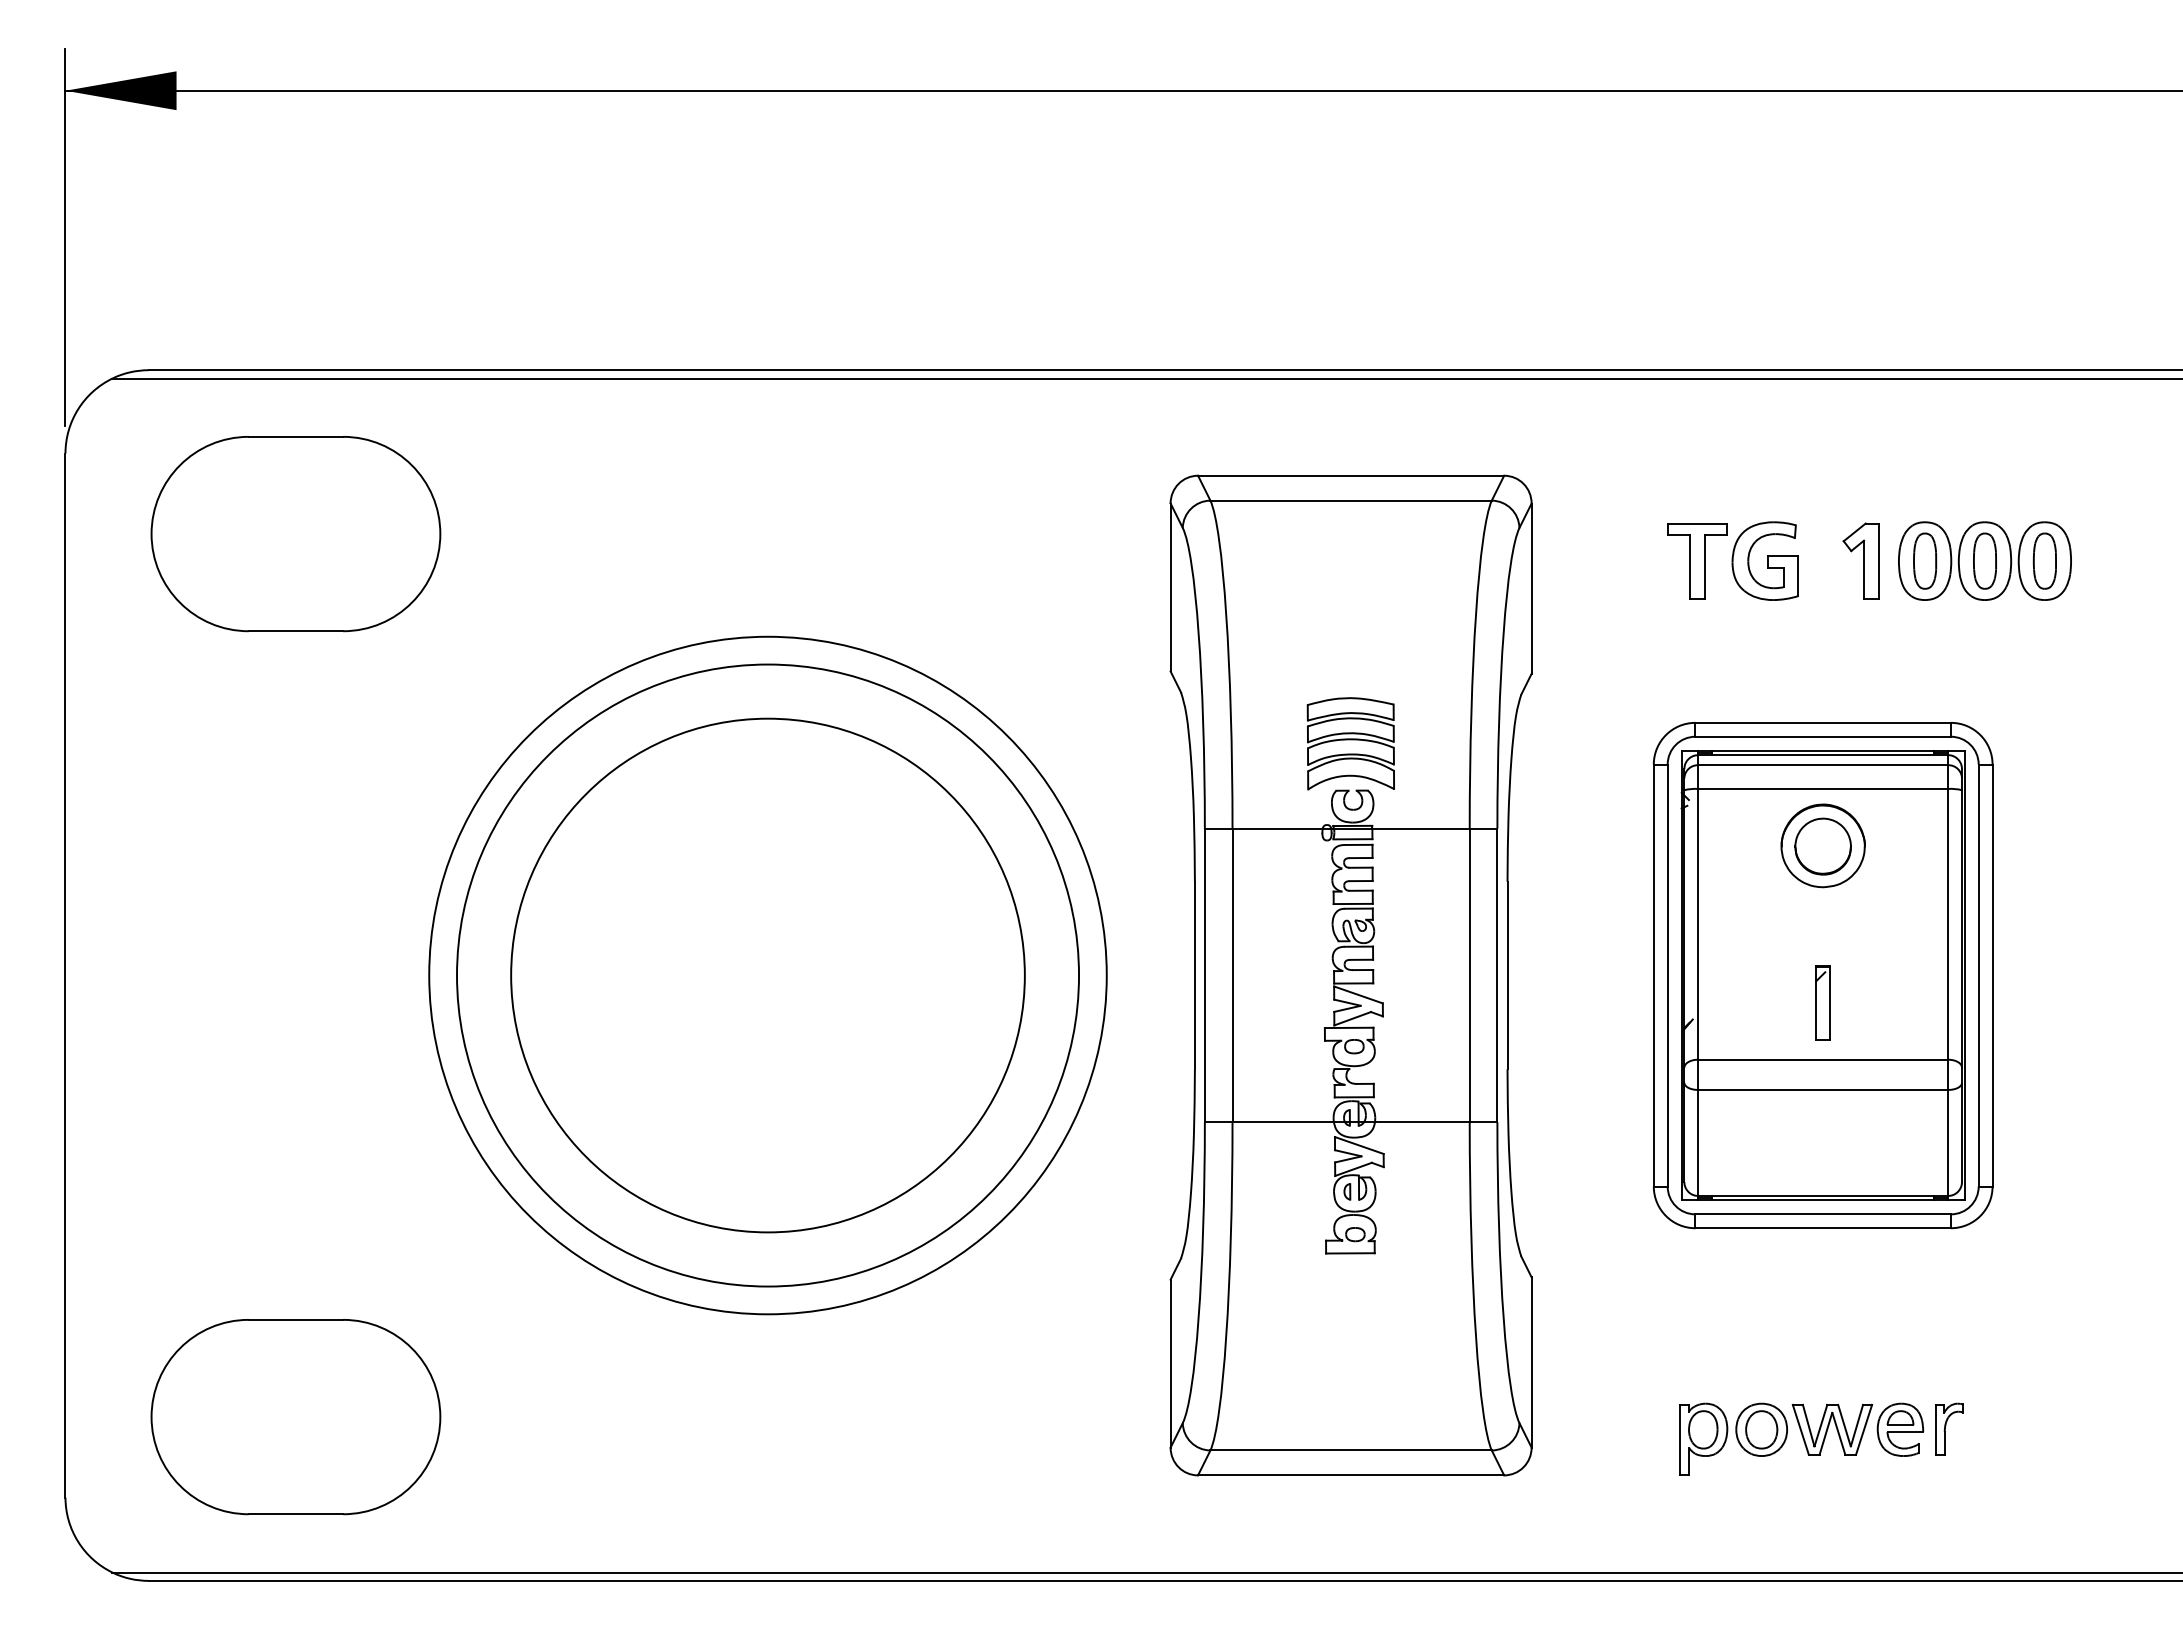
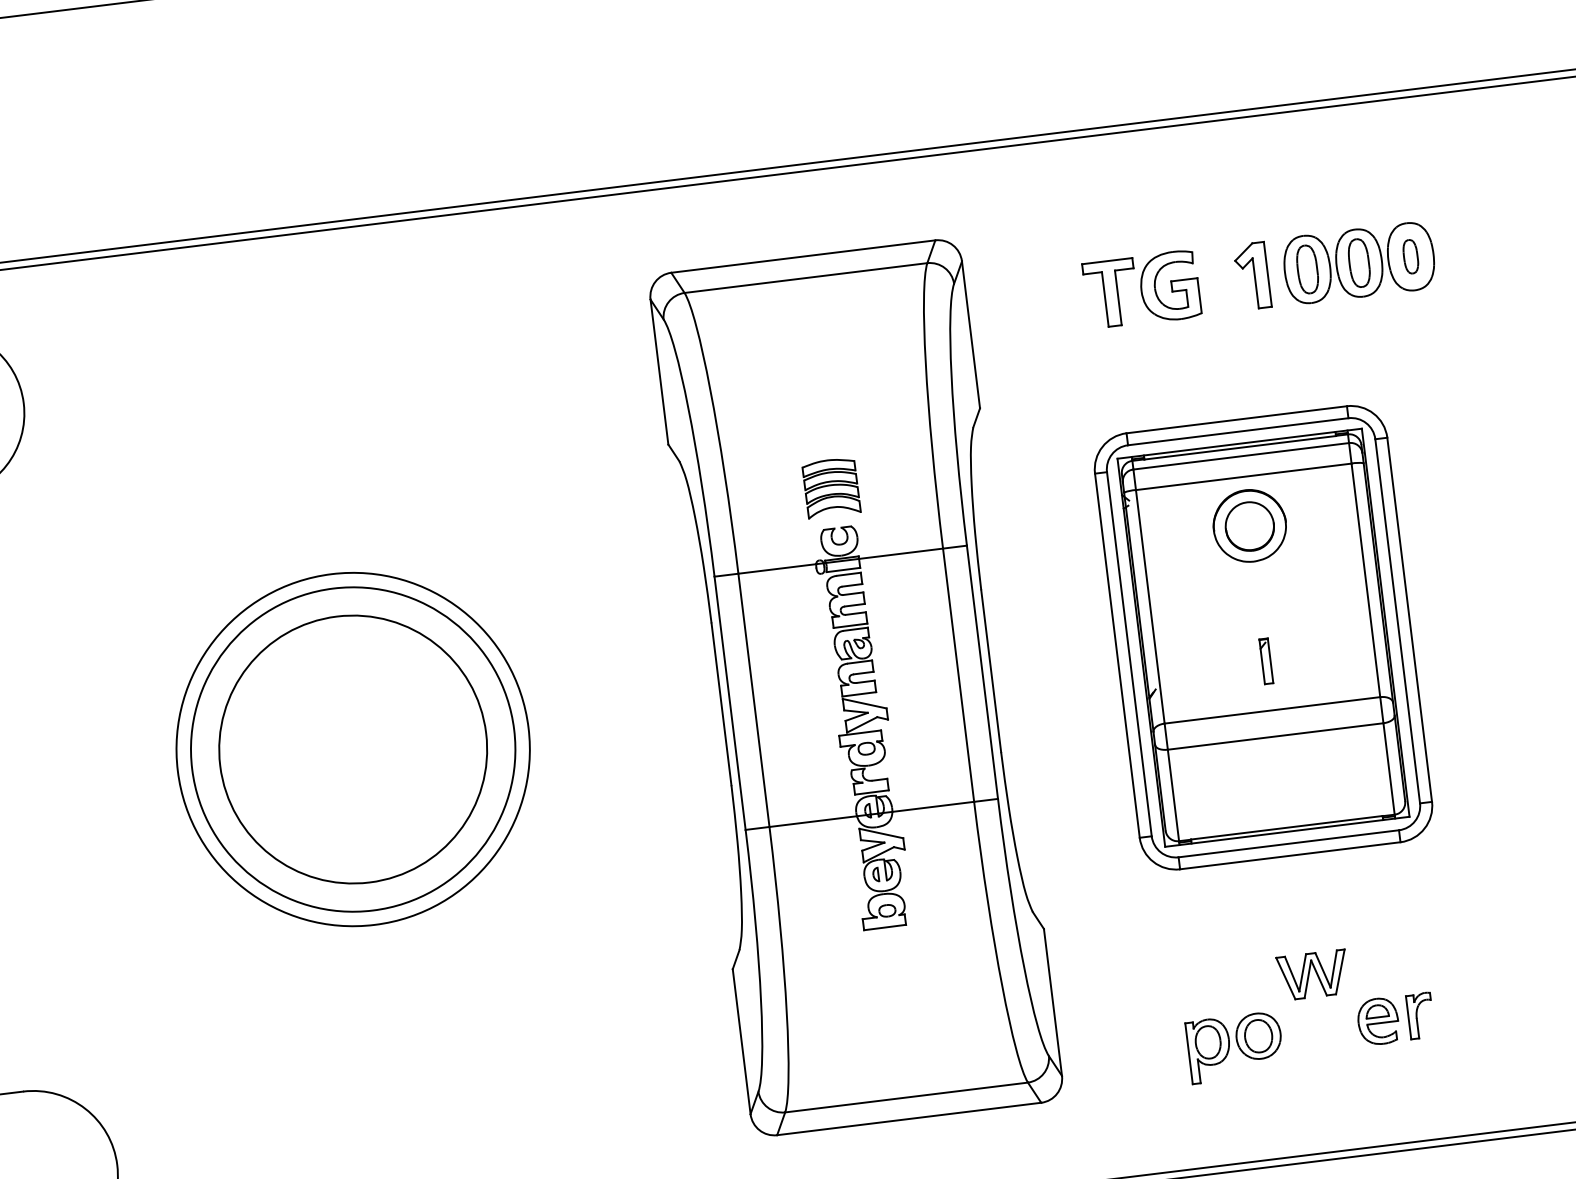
part: (2044, 560) -> (1410, 256), size x0.7
part: (1350, 743) -> (831, 487), size x0.7
circle: (767, 975) -> (352, 749), size x0.6
circle: (767, 975) -> (352, 749), size x0.6
circle: (768, 975) -> (353, 749), size x0.6
part: (1822, 1002) -> (1265, 661), size x0.7
part: (1832, 1429) -> (1313, 974), moved

